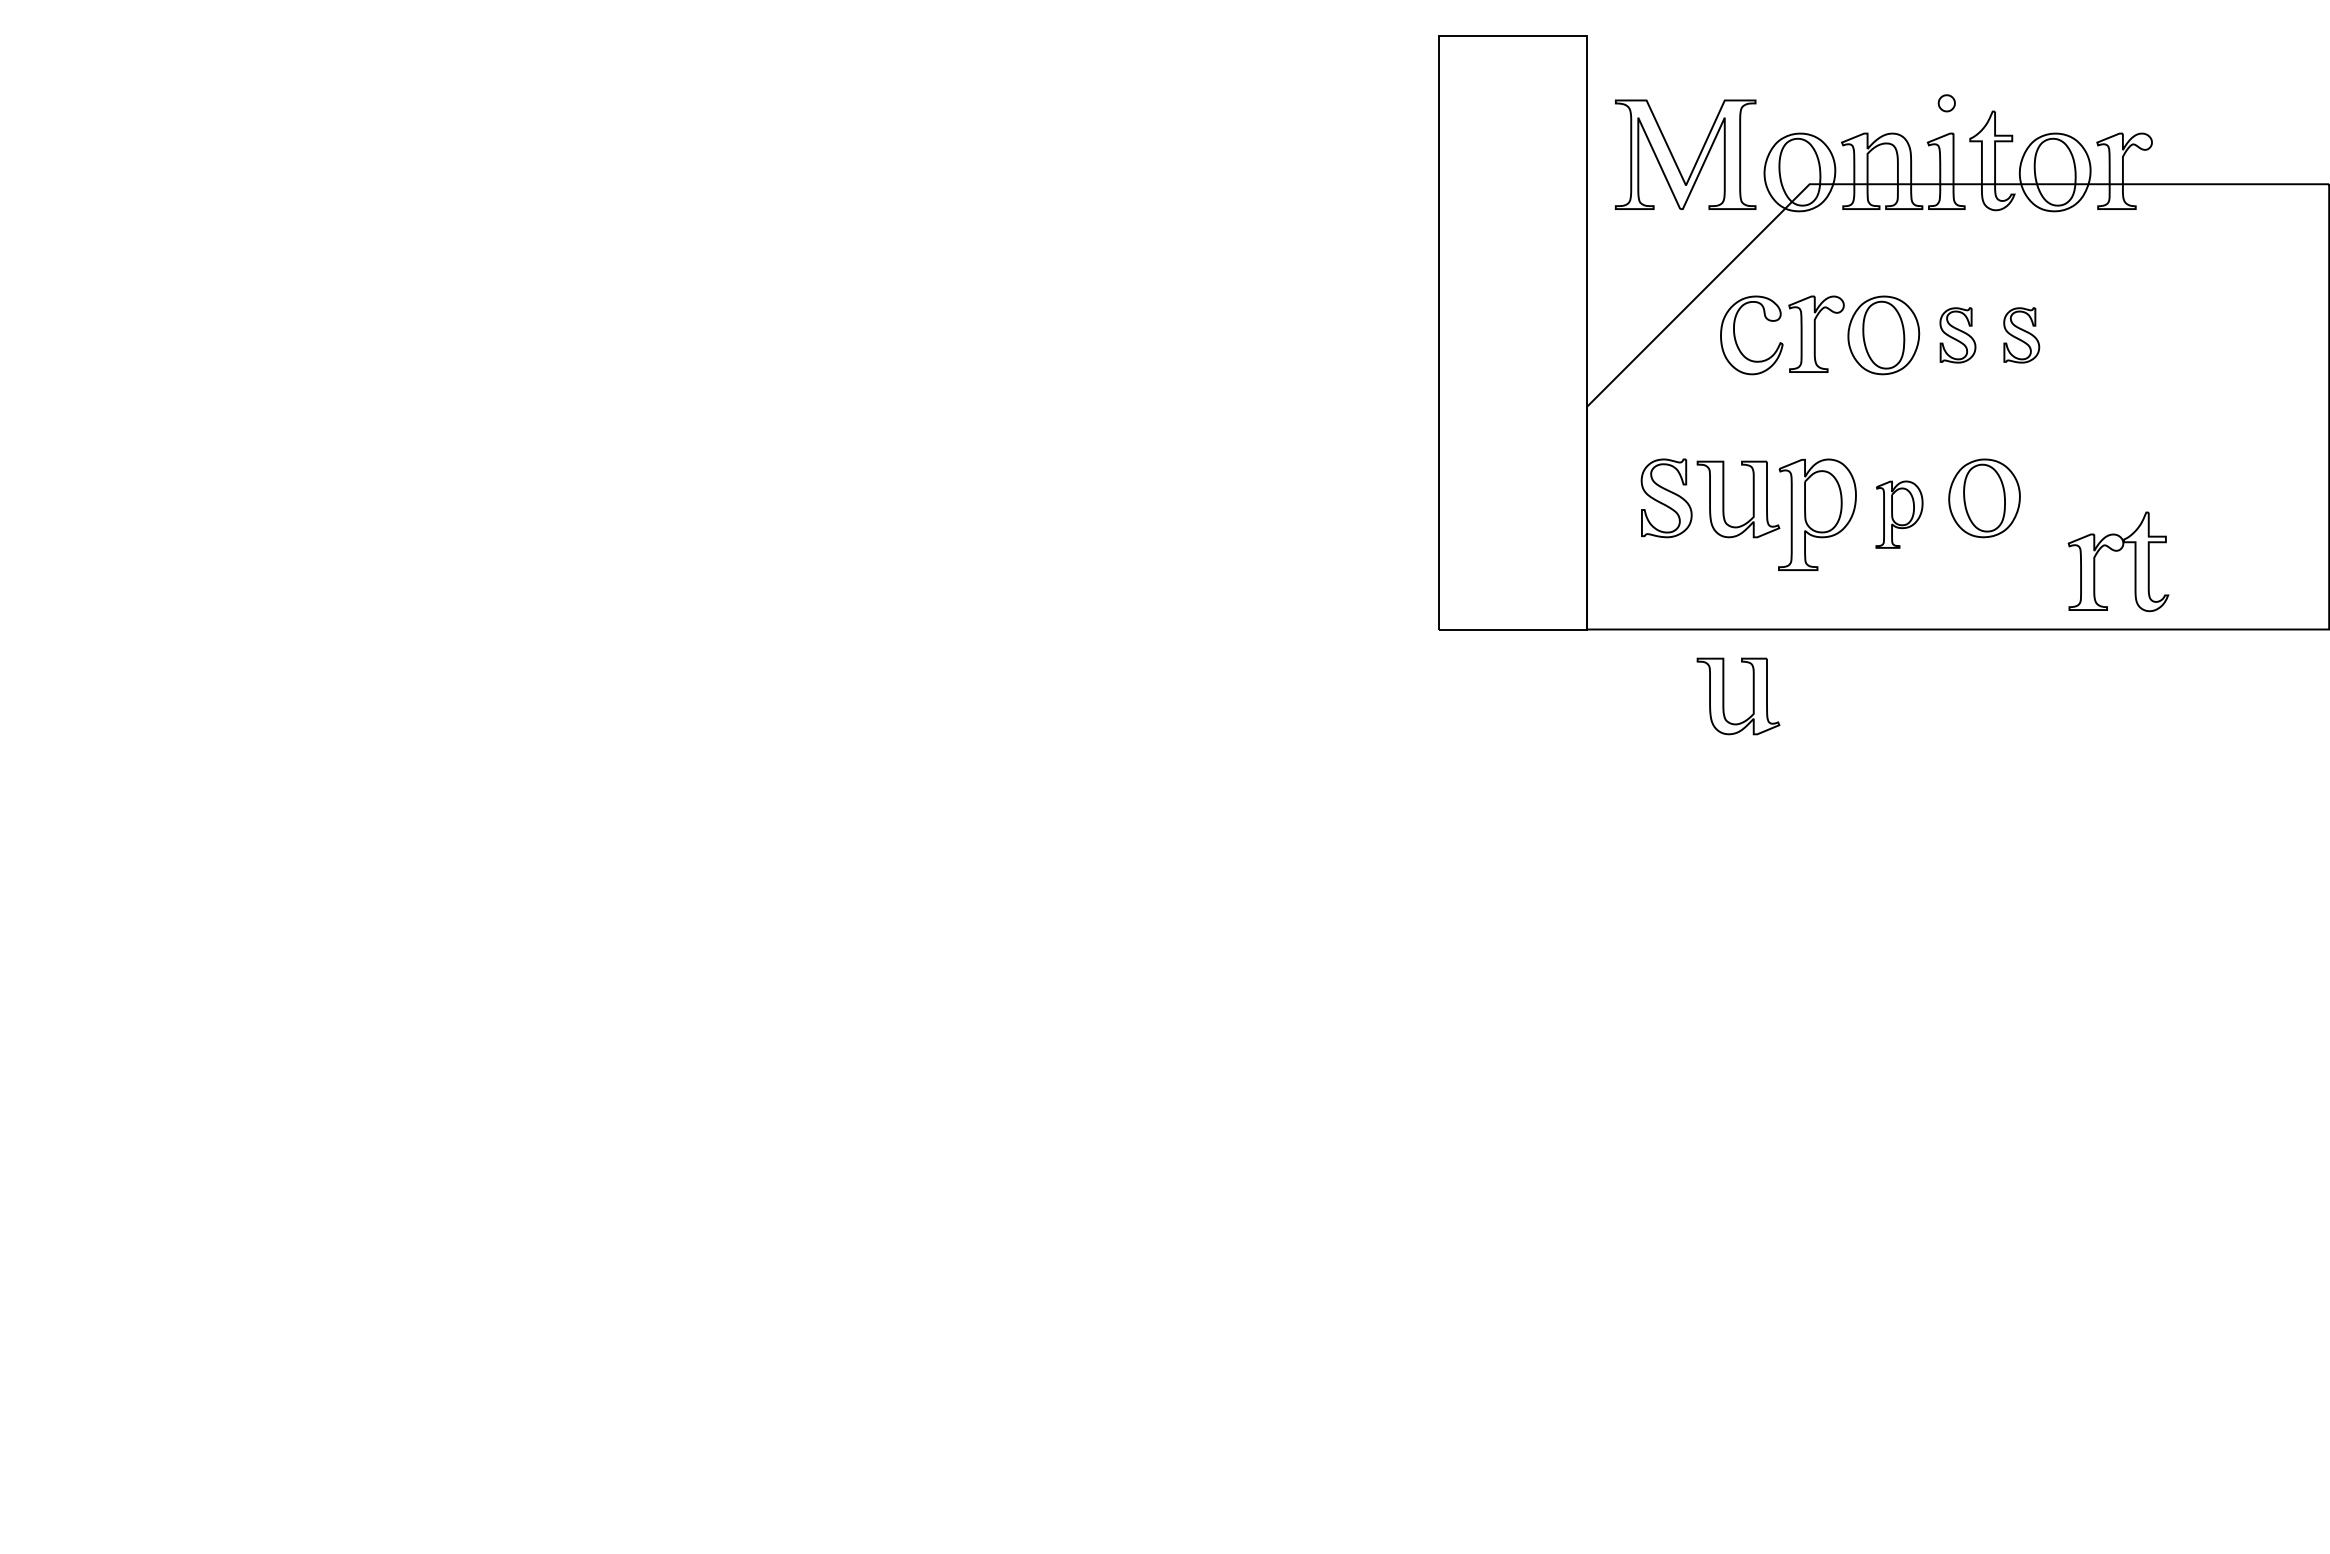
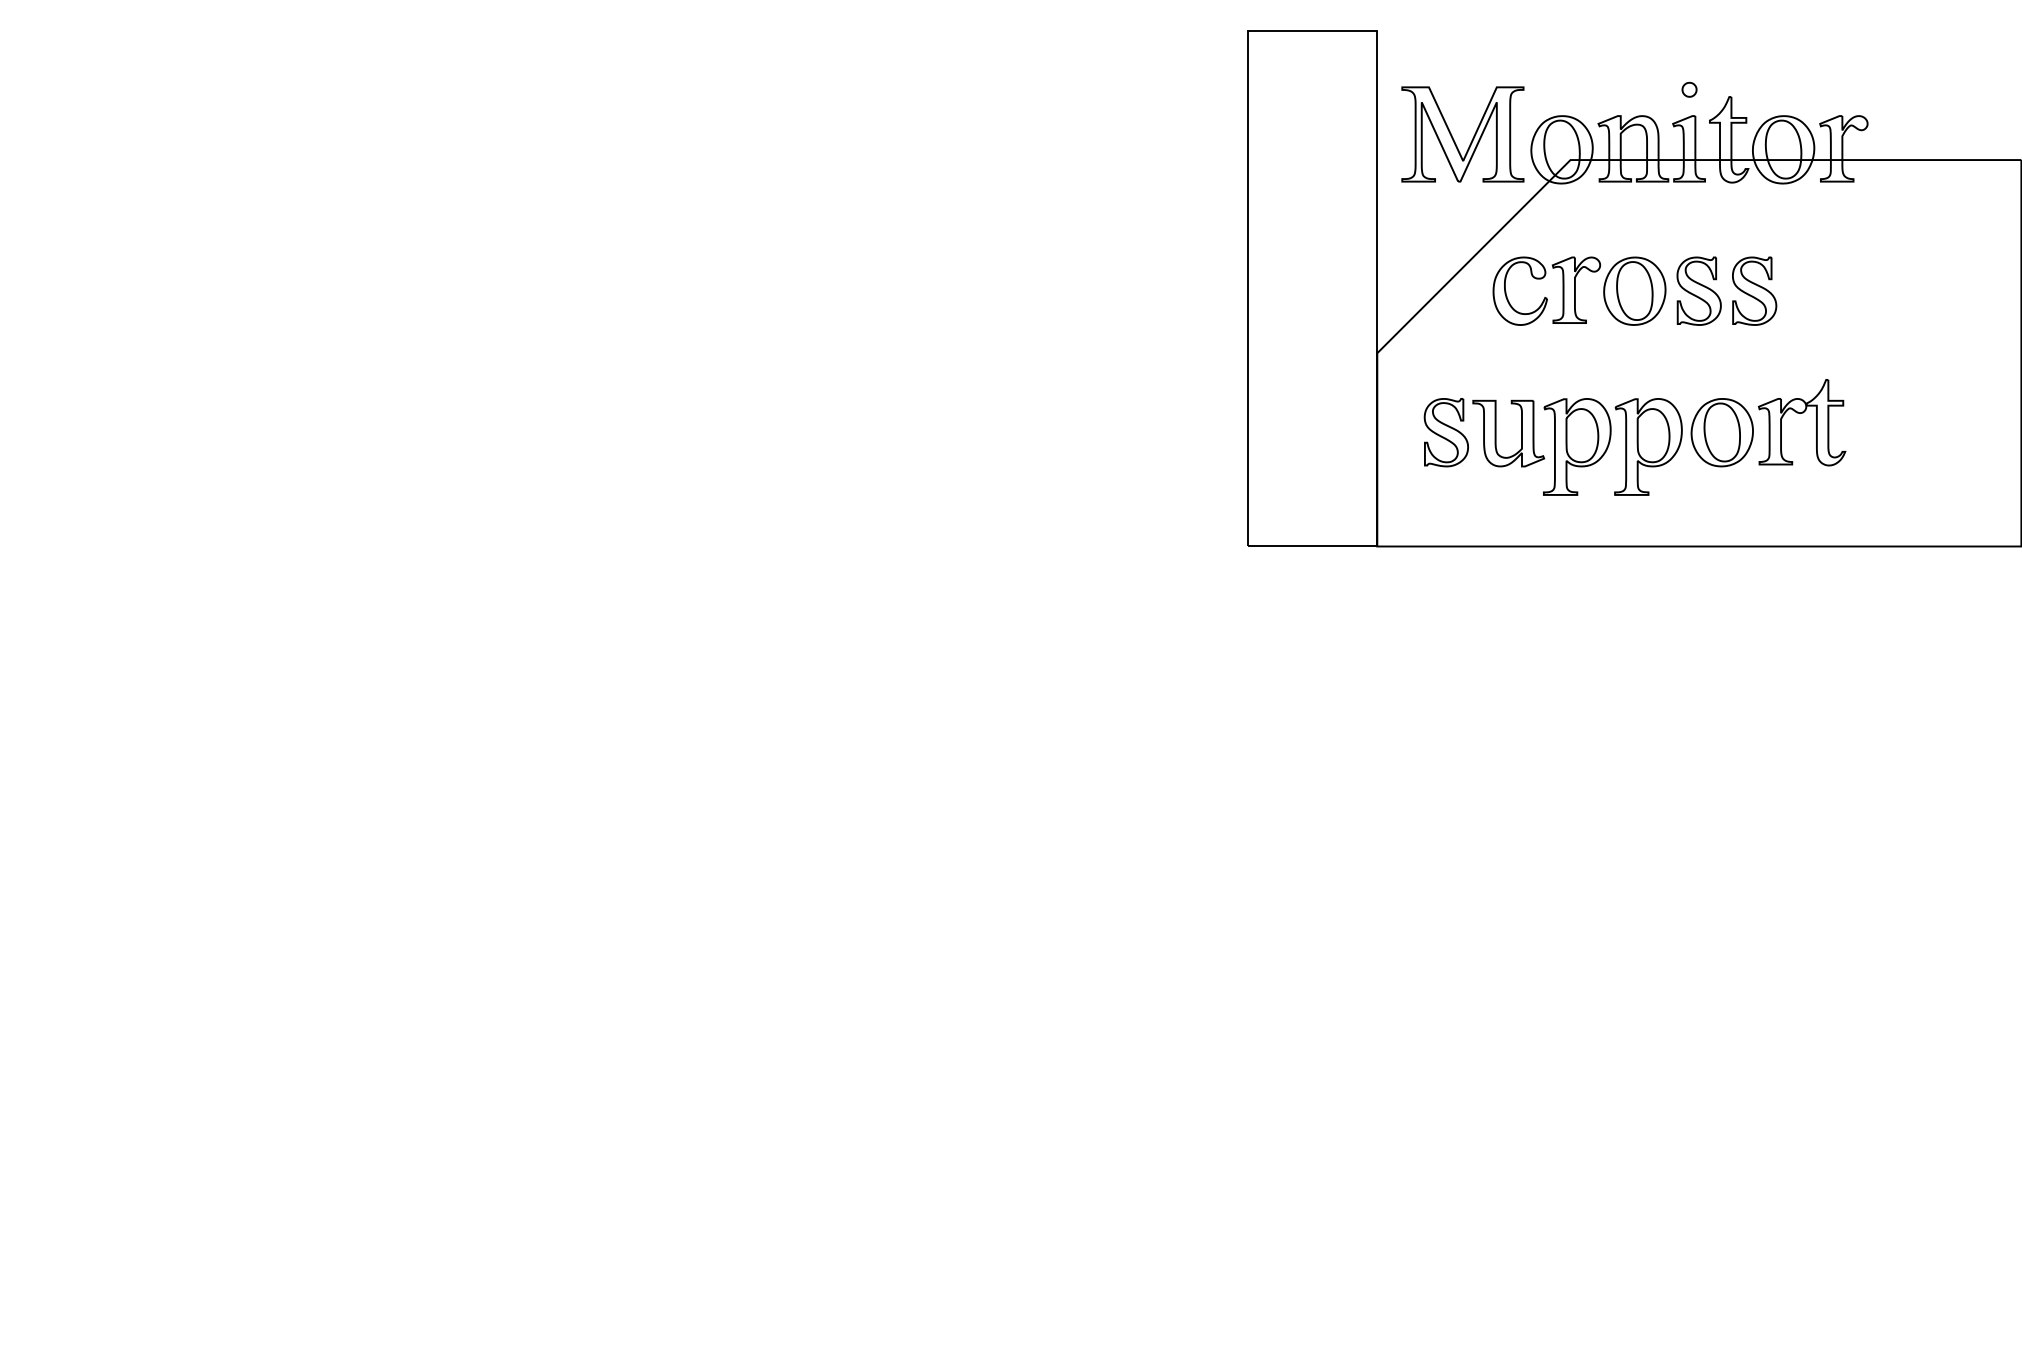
part: (1957, 335) -> (1698, 291), size x1.43
part: (2021, 335) -> (1754, 291), size x1.43
part: (1899, 514) -> (1648, 446), size x1.67
part: (2118, 551) -> (1802, 413), moved
part: (1724, 696) -> (1496, 604), removed

